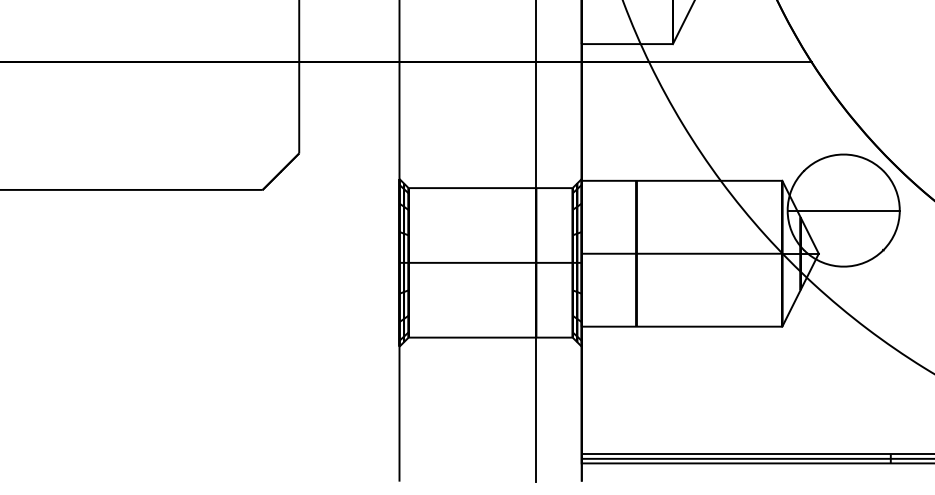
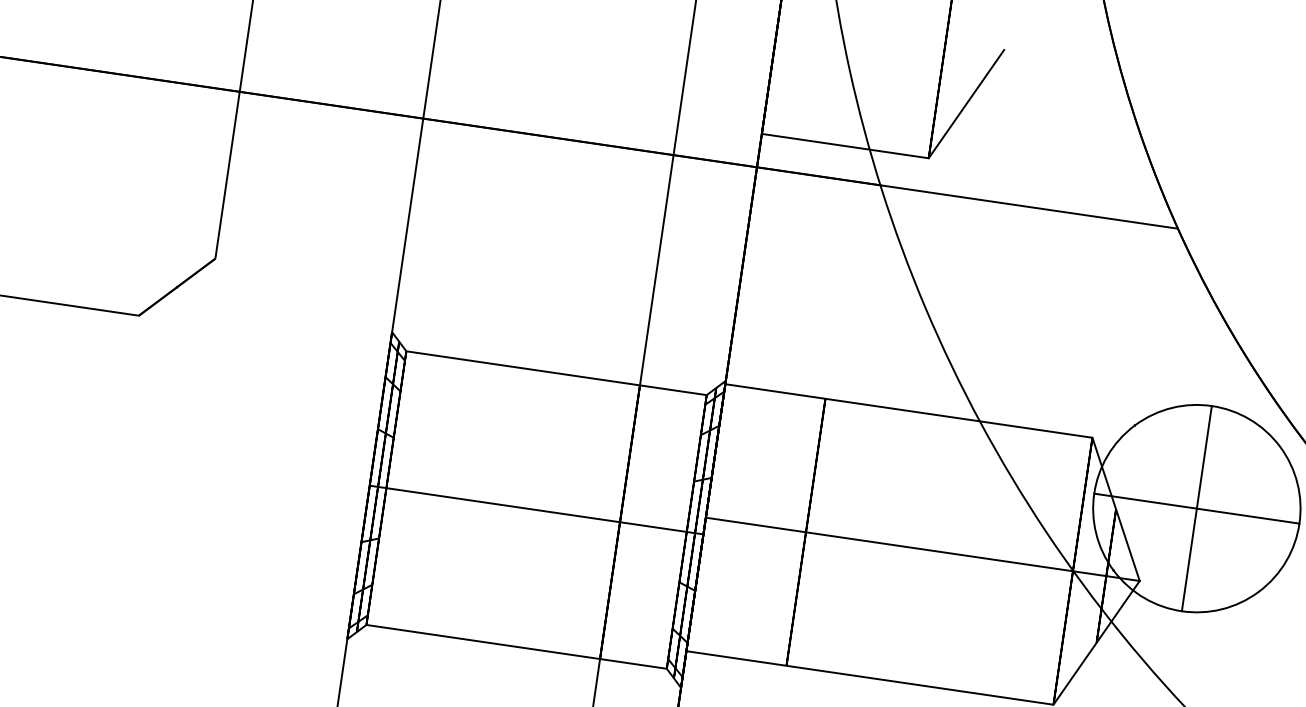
line: (843, 210) -> (1196, 508), added

